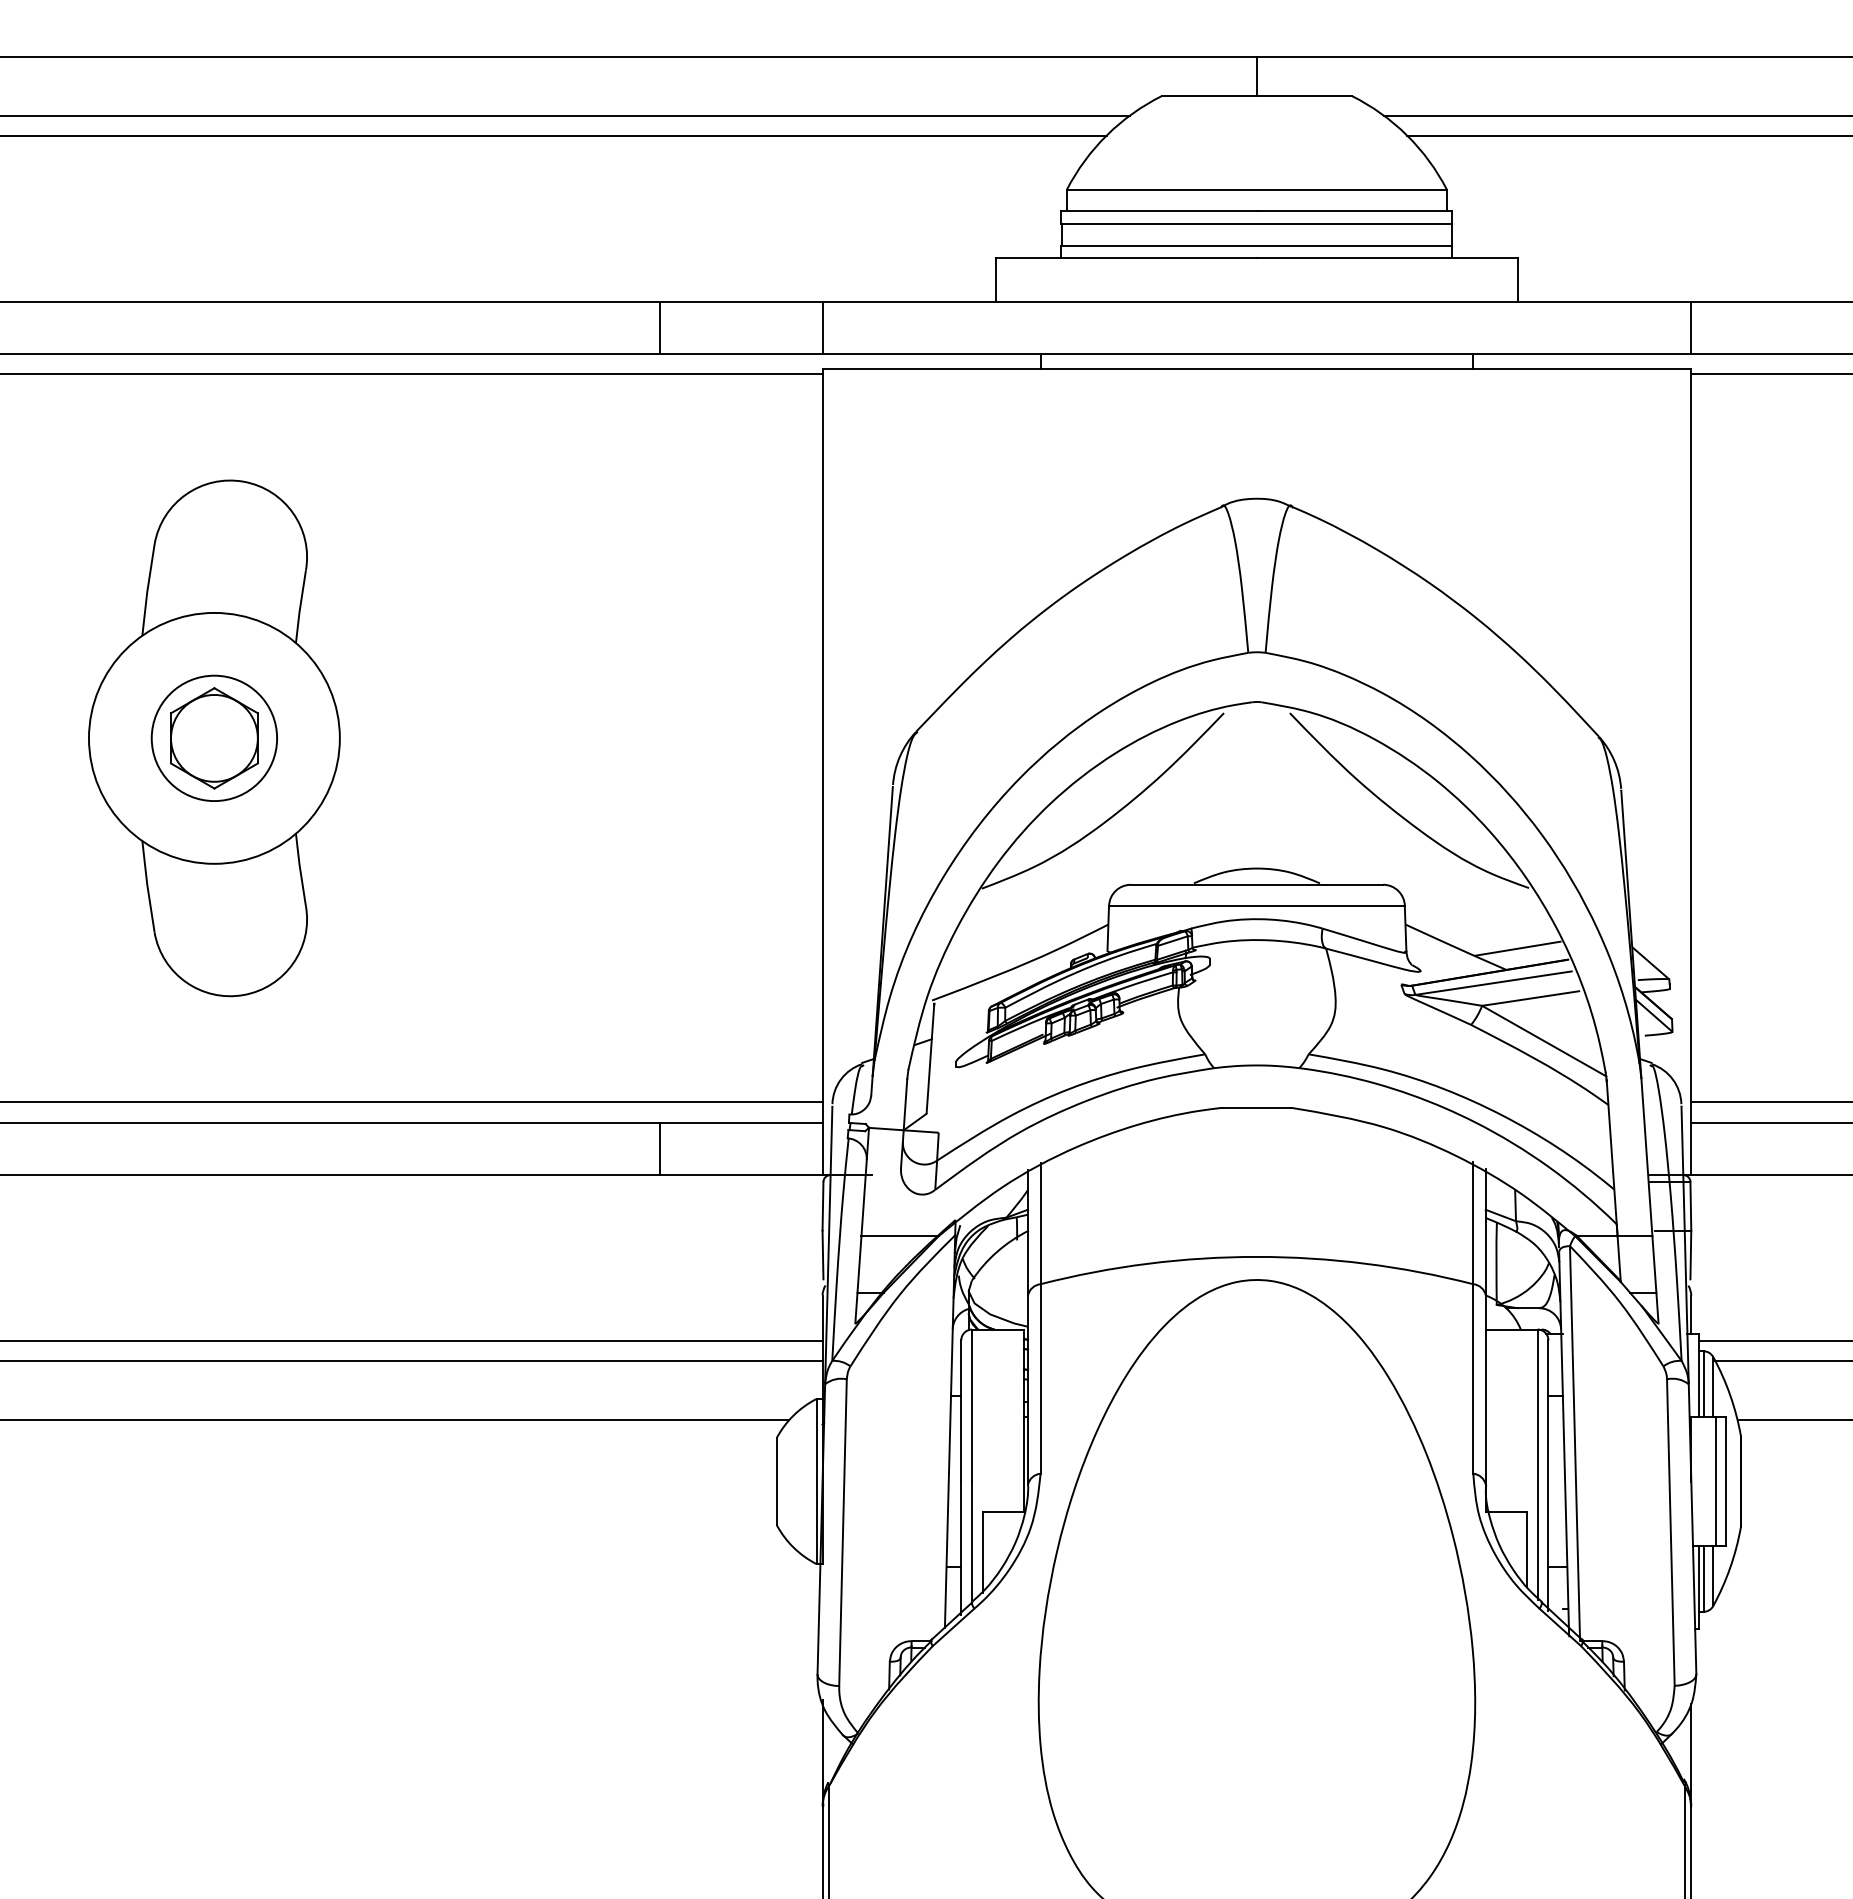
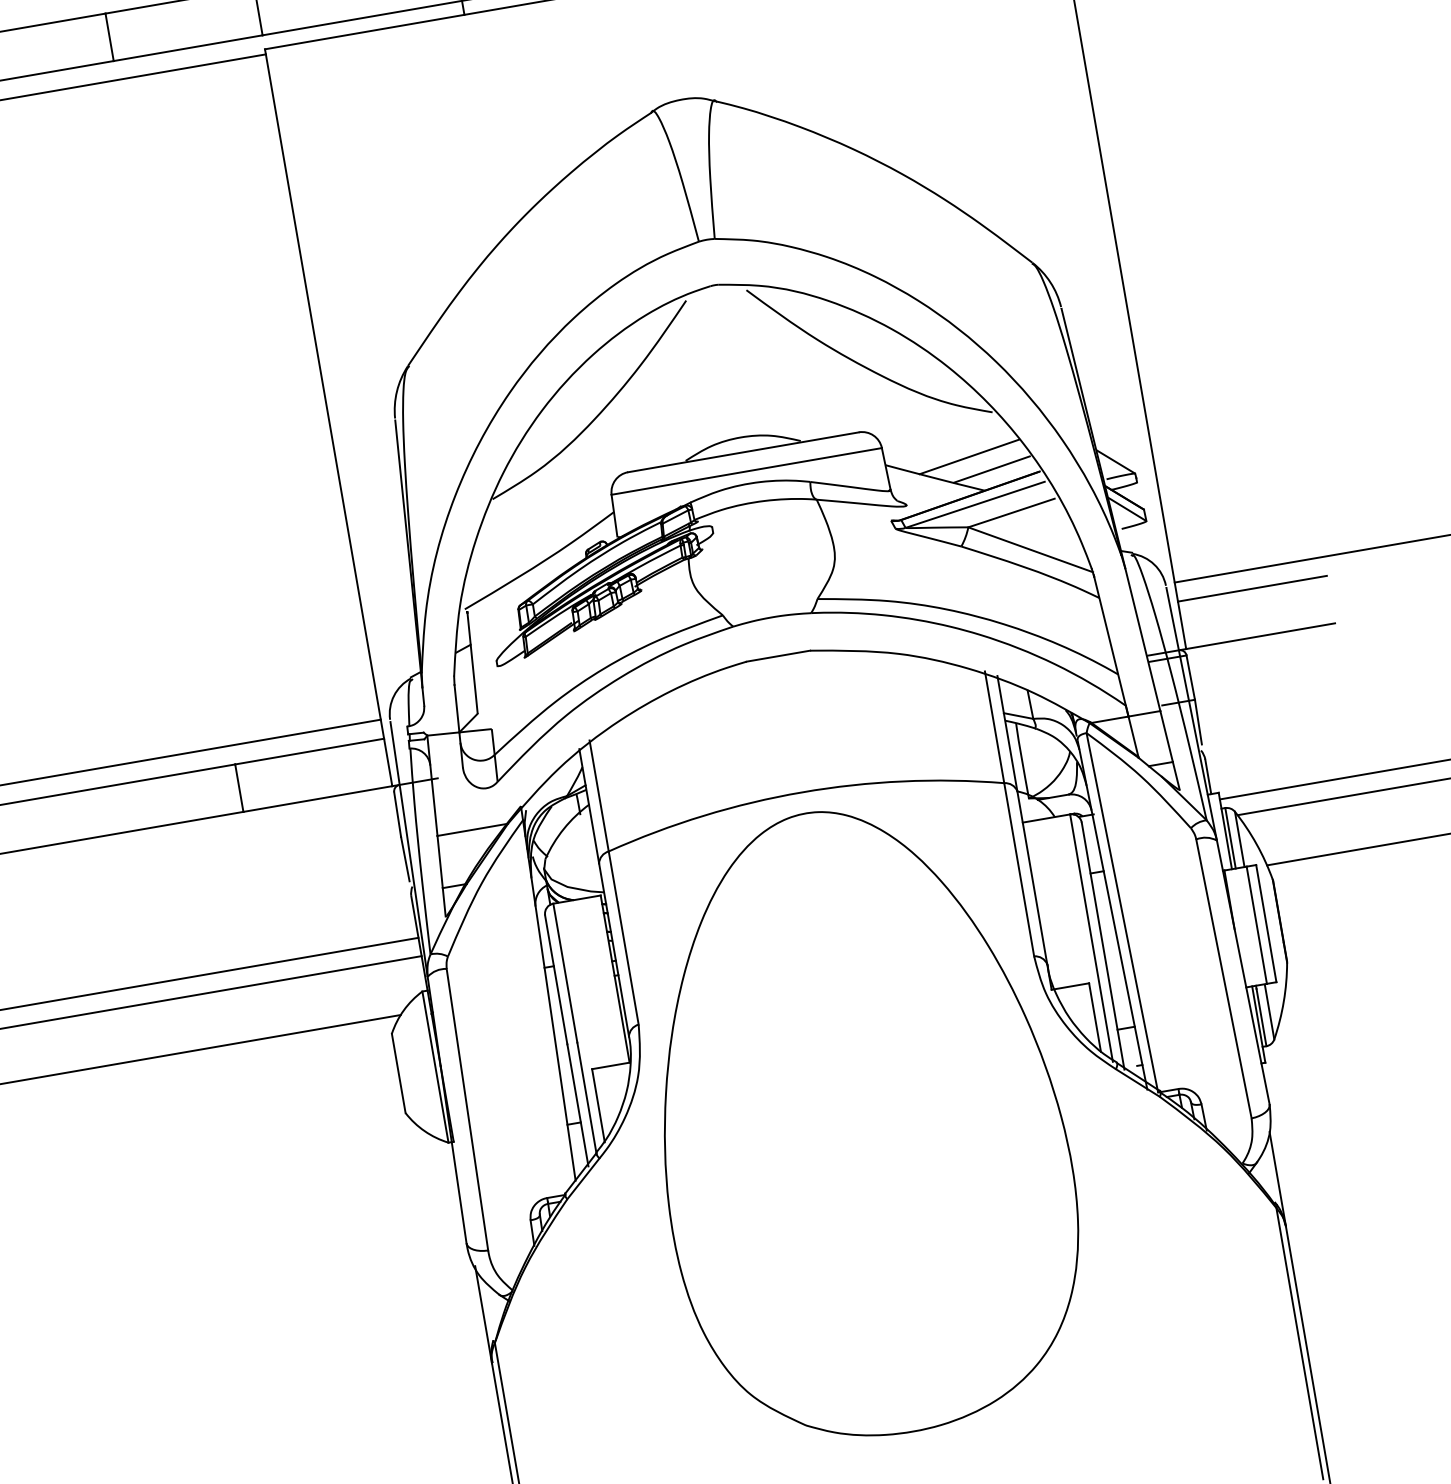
line: (1496, 930) -> (969, 456), added

